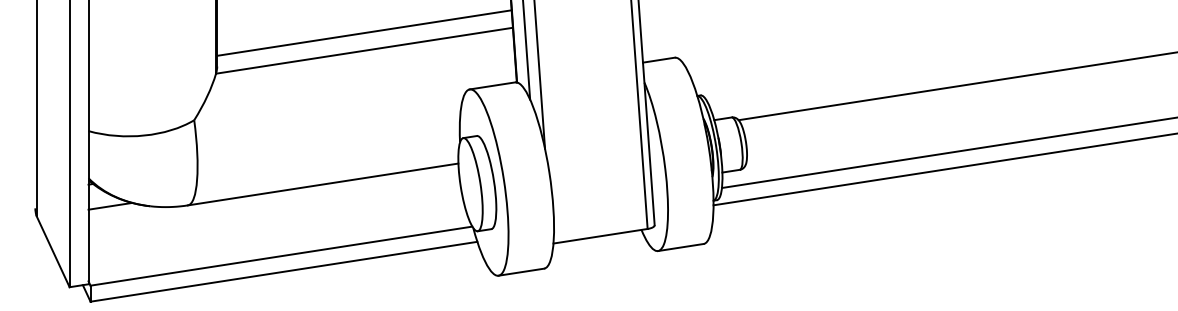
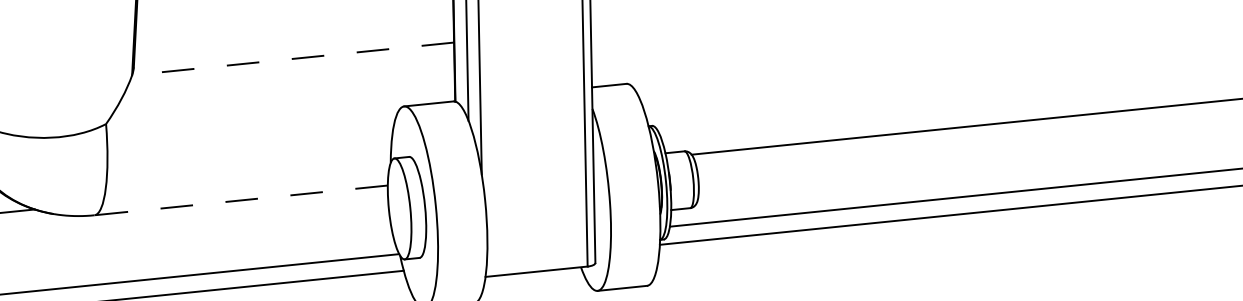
line: (364, 32) -> (294, 39), removed
line: (364, 50) -> (293, 58), solid -> dashed
line: (323, 184) -> (241, 200), solid -> dashed

